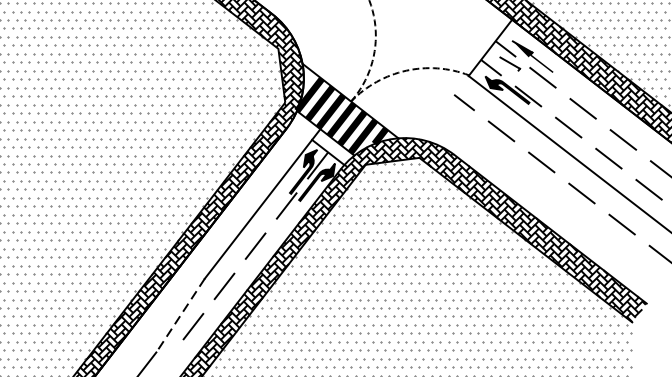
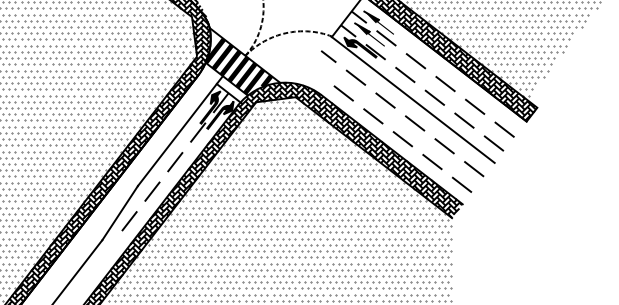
fill: (521, 72) -> (370, 34), added
line: (564, 214) -> (402, 138), added
line: (179, 316) -> (119, 213), dashed -> solid

